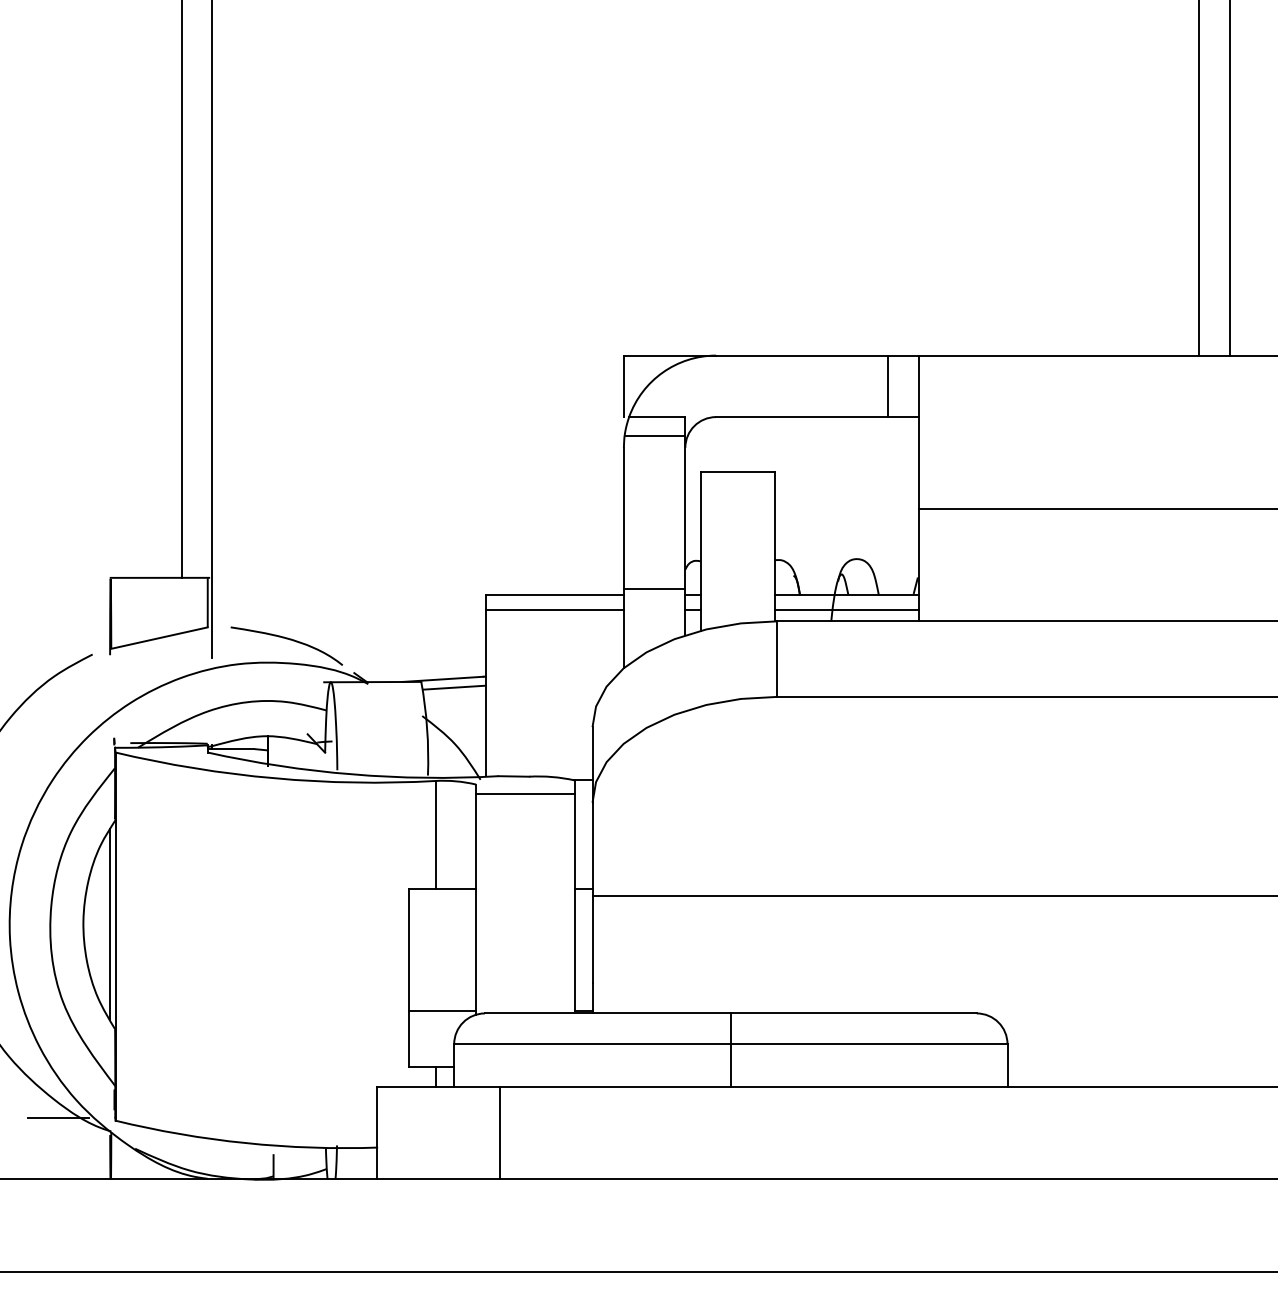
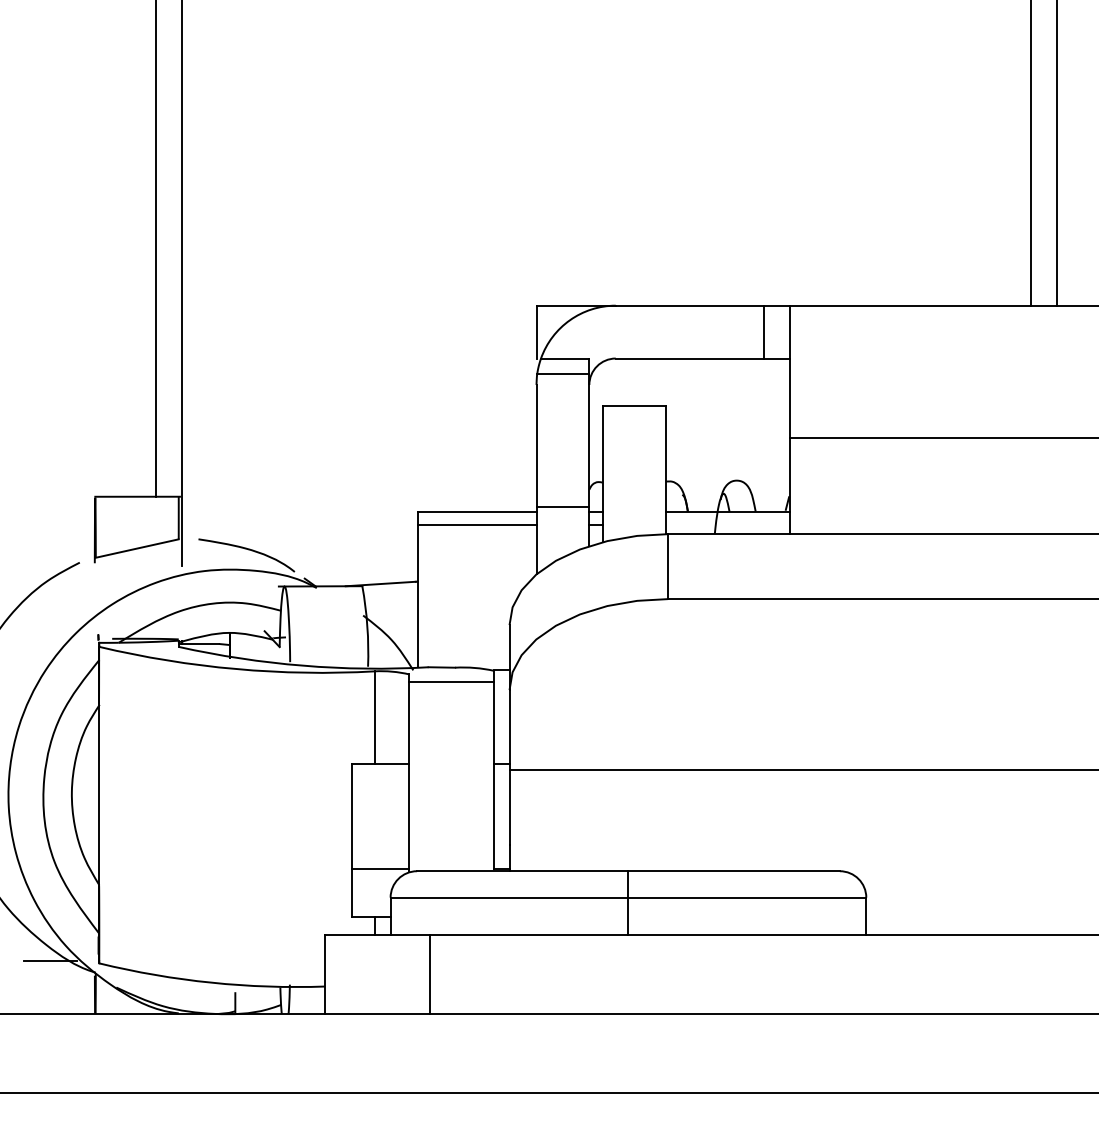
line: (846, 610) -> (727, 524), removed
line: (454, 687) -> (390, 591), removed
line: (110, 924) -> (95, 794), removed

